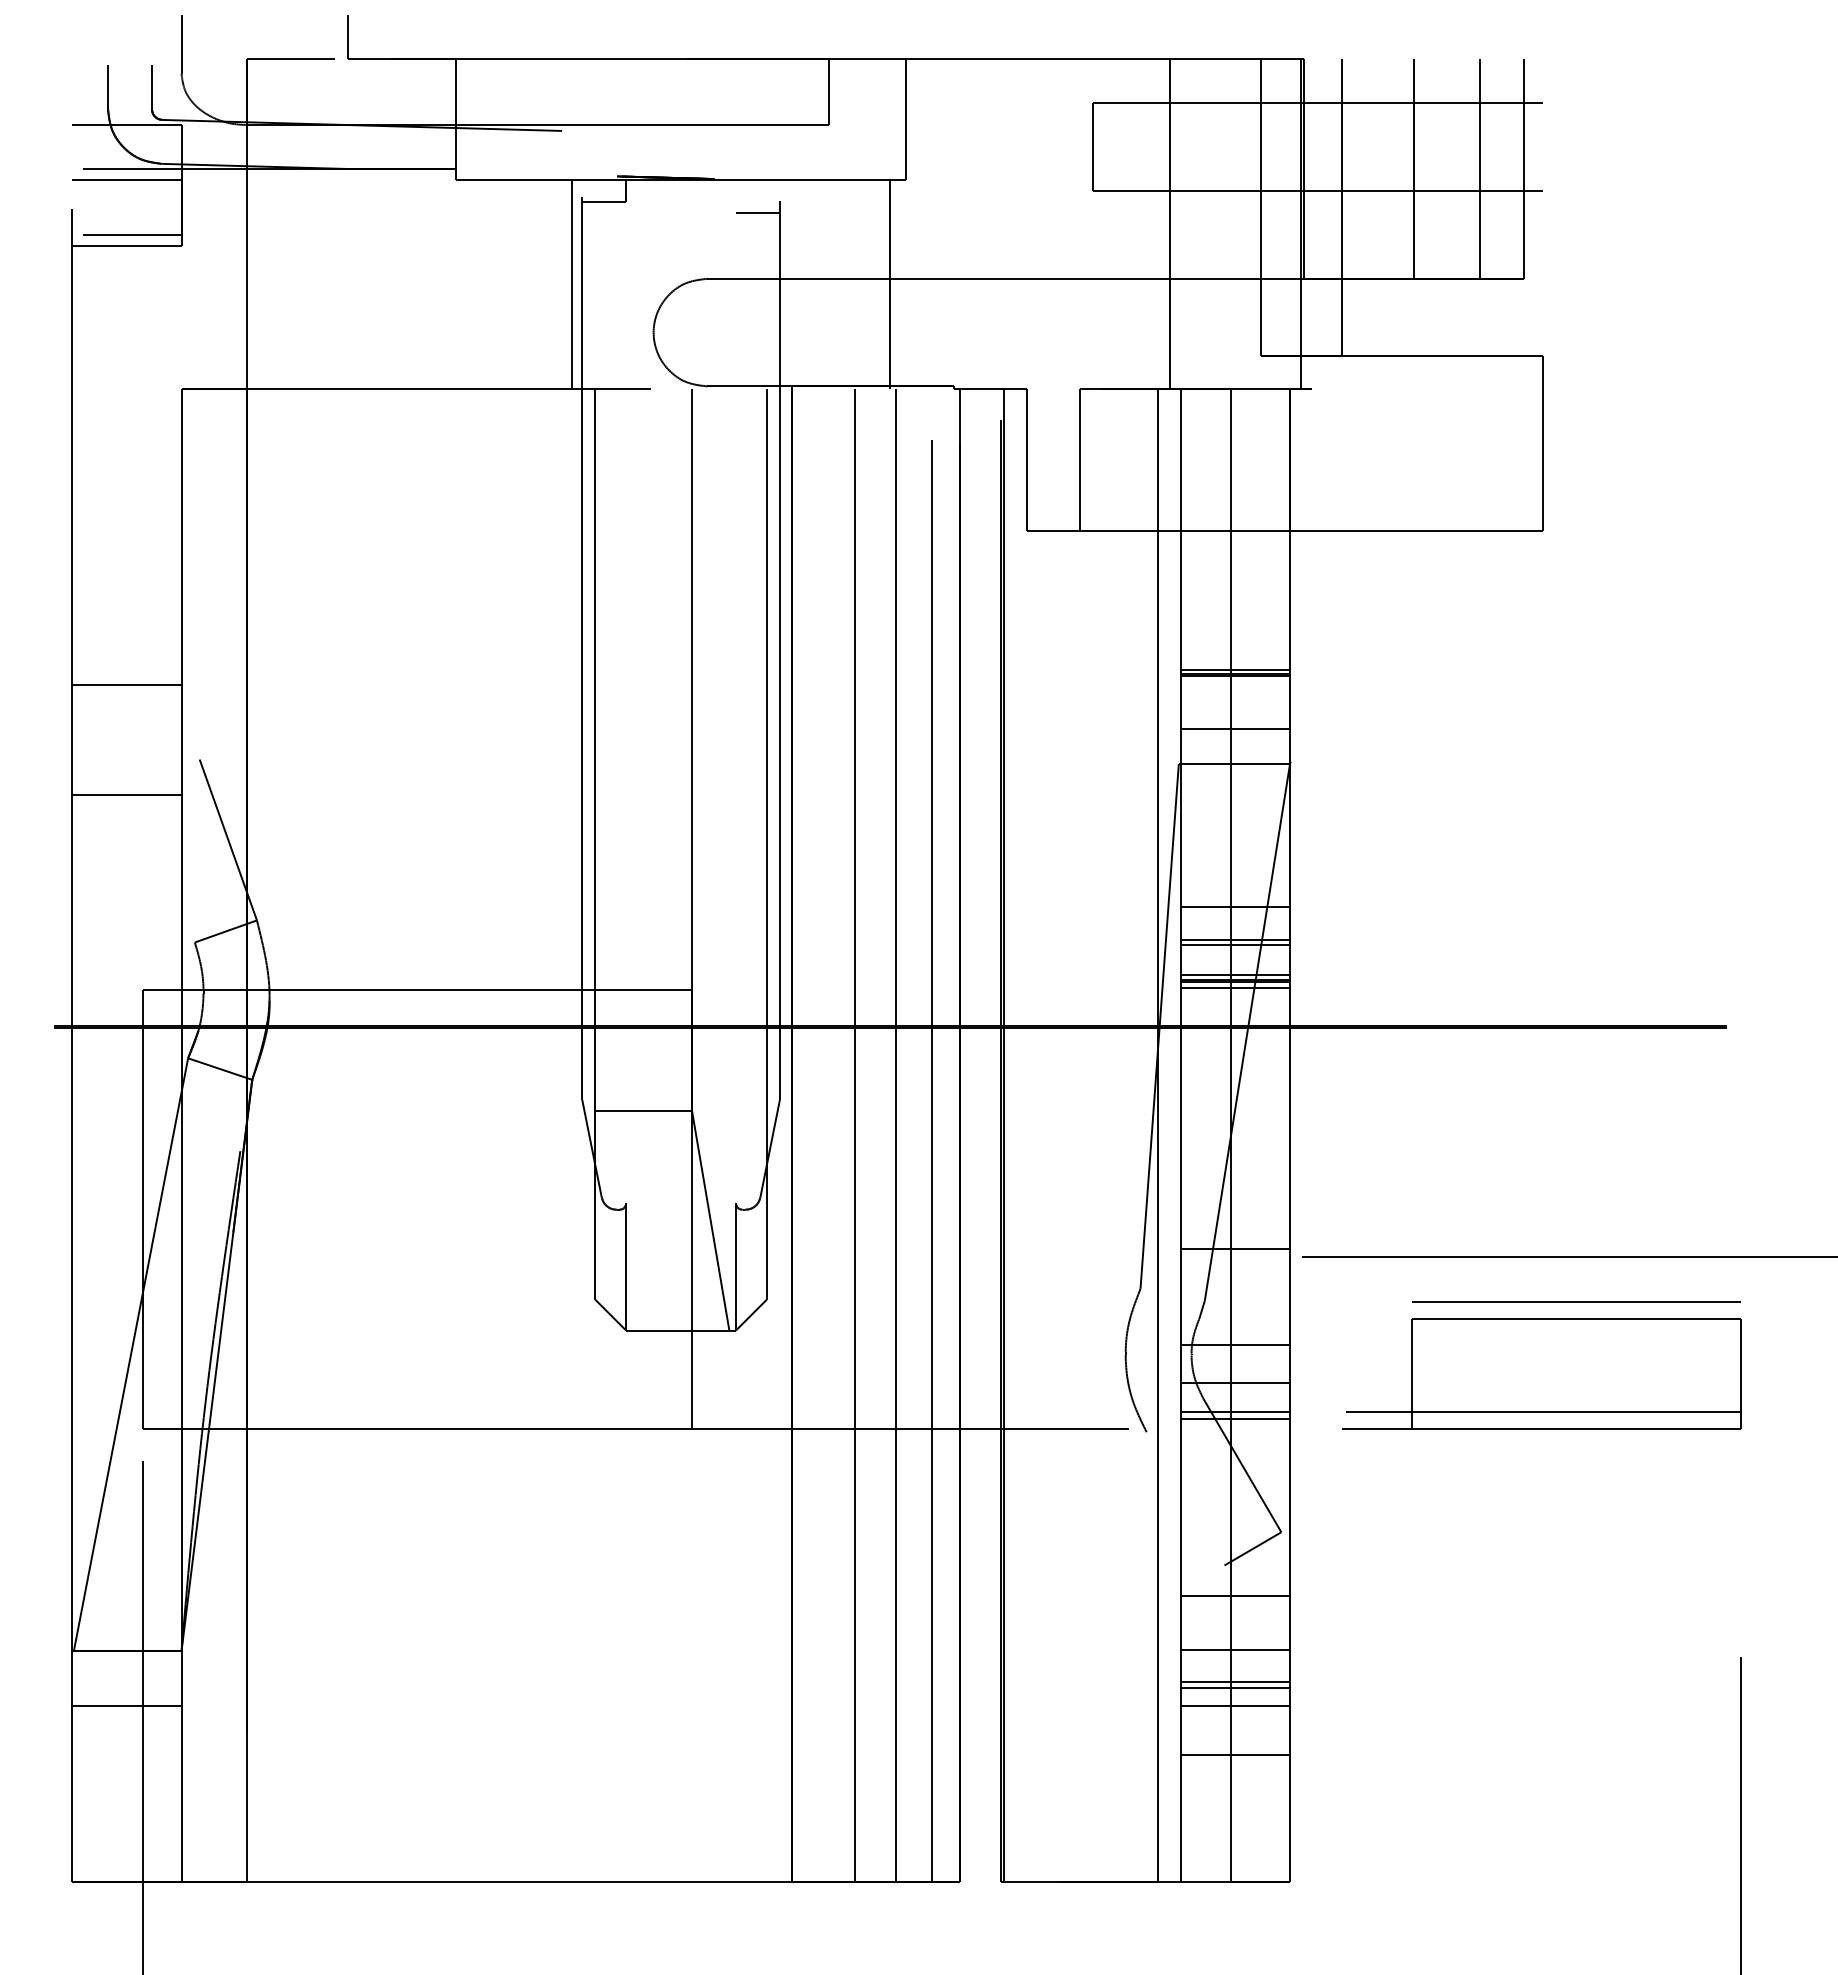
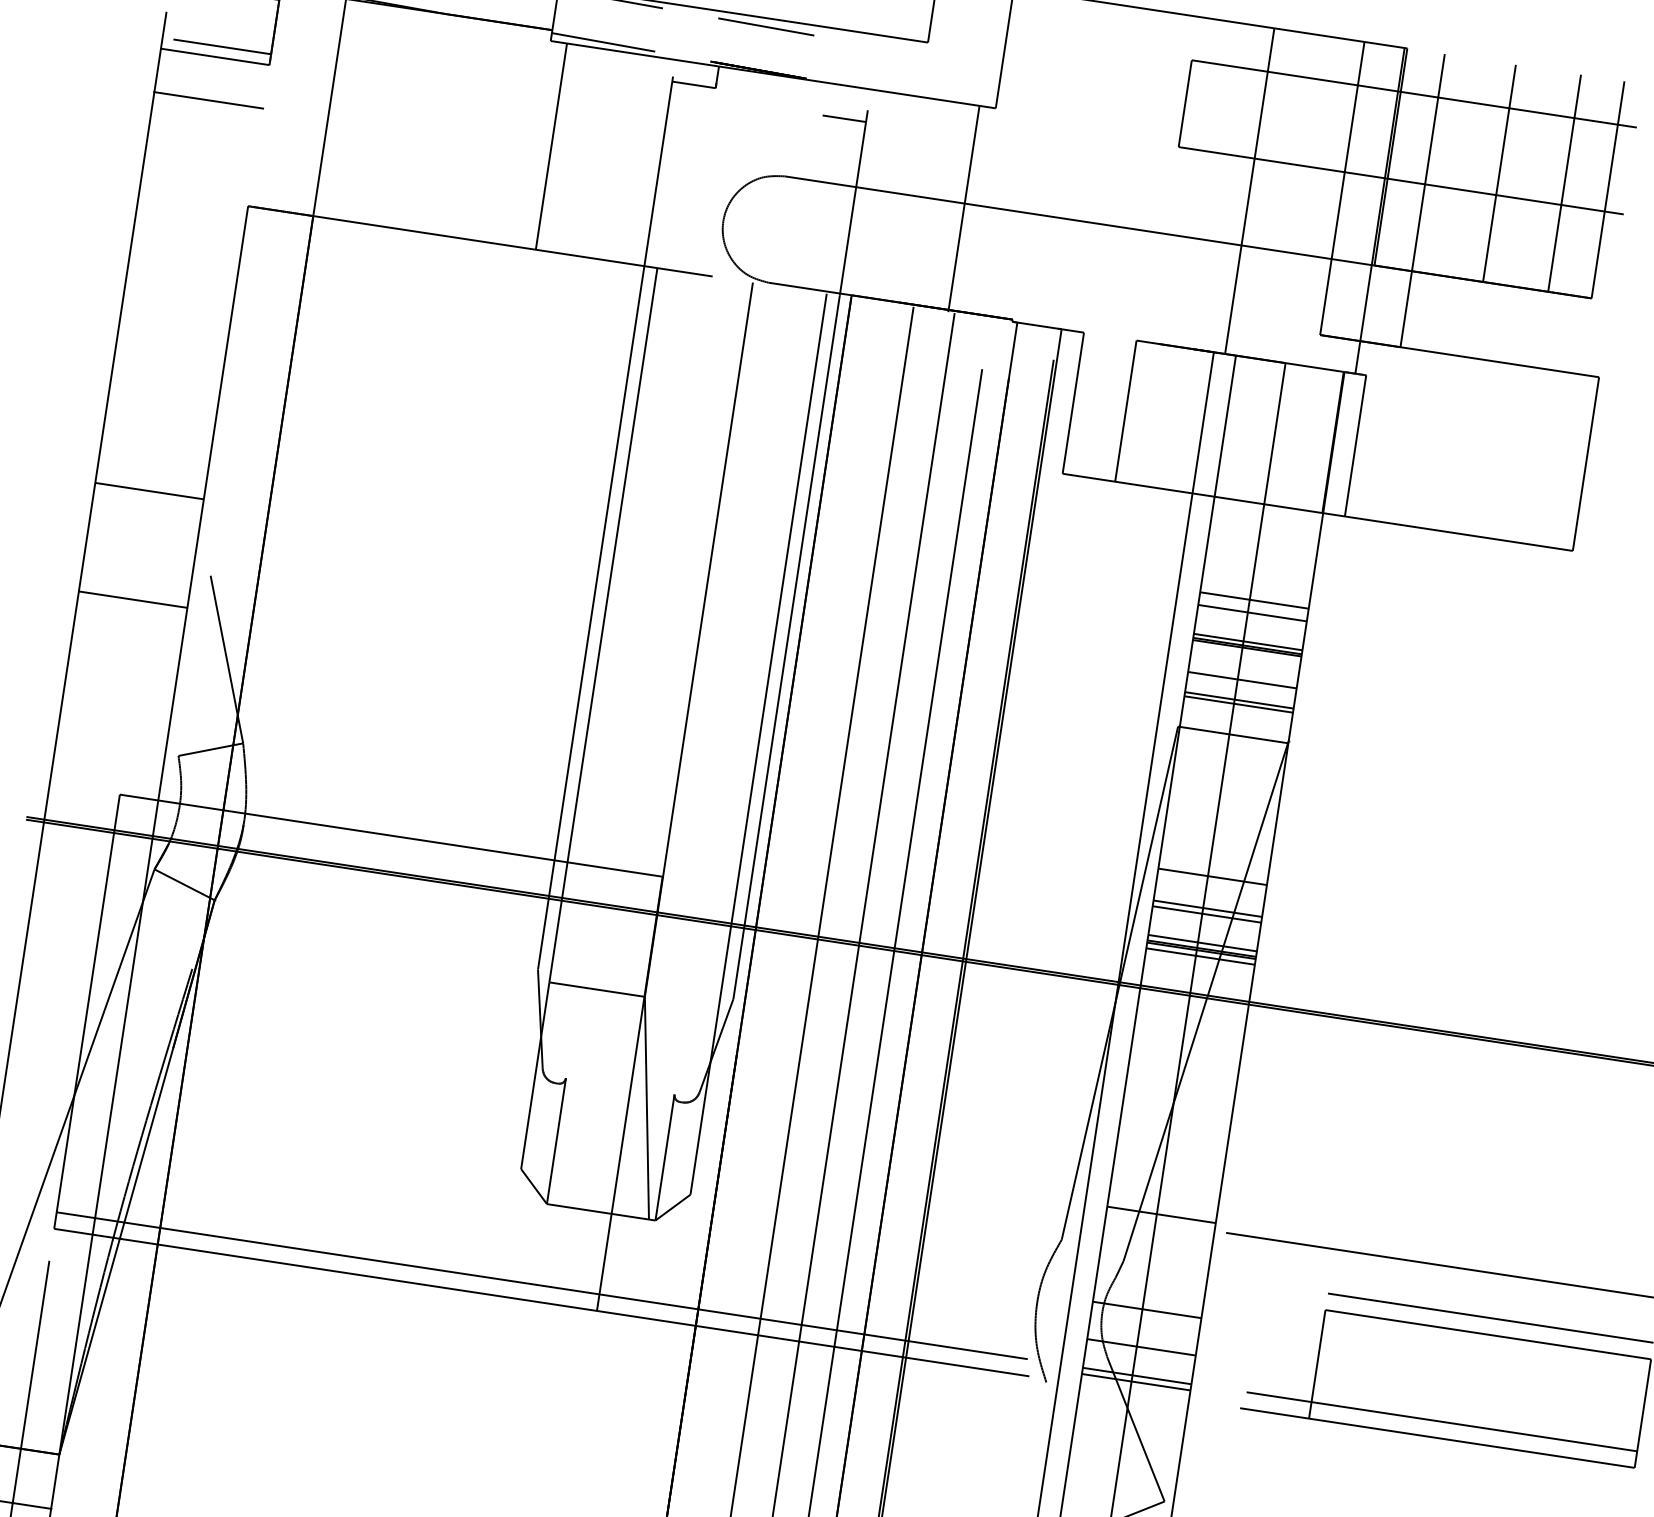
line: (666, 133) -> (765, 26), added
line: (508, 172) -> (603, 41), added
line: (572, 284) -> (551, 146), moved
line: (126, 289) -> (208, 100), added
line: (1312, 459) -> (1355, 445), added
line: (1235, 627) -> (1254, 600), added
line: (1235, 640) -> (1252, 612), added
line: (1235, 708) -> (1242, 680), added
line: (1235, 733) -> (1238, 704), added
line: (633, 1411) -> (542, 1285), added

